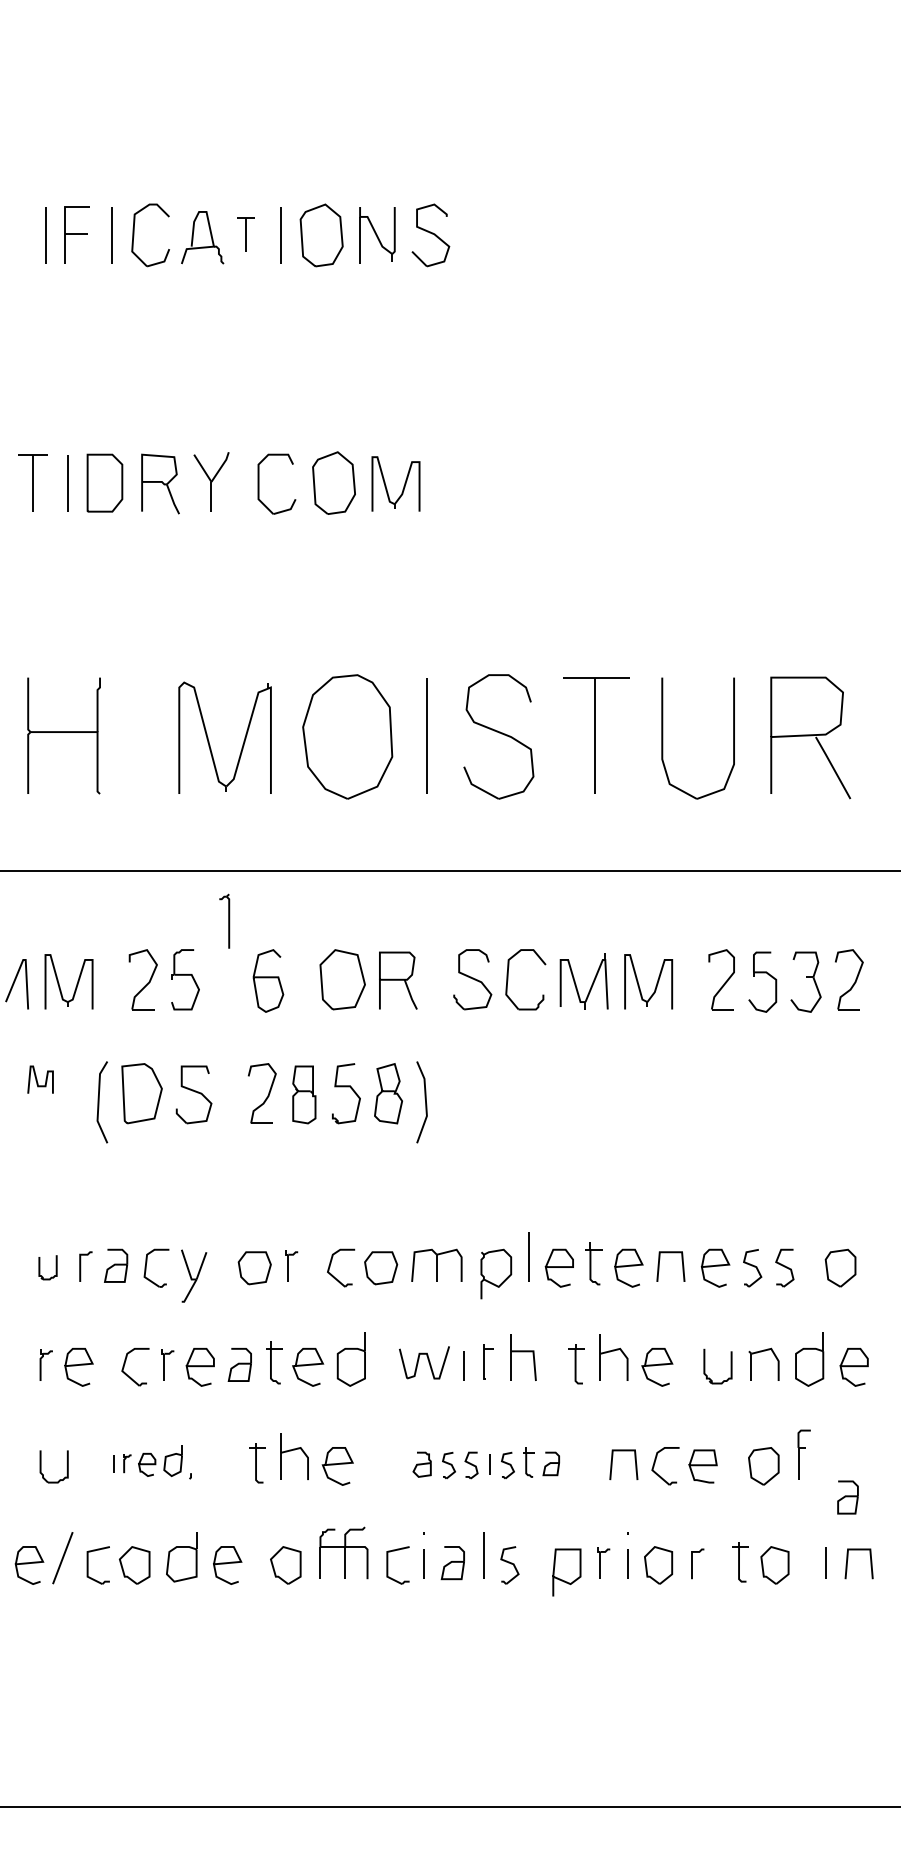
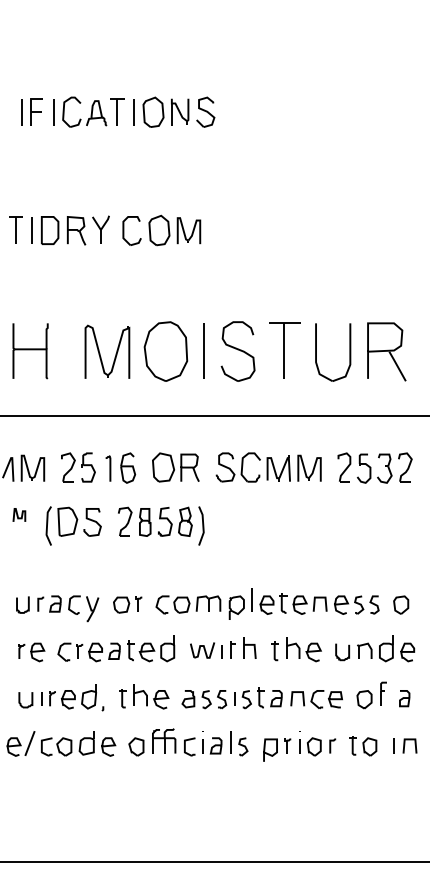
part: (246, 233) -> (117, 111), size x1.67
part: (225, 921) -> (108, 468), moved
part: (47, 1266) -> (22, 604), size x1.43
part: (151, 1461) -> (72, 697), size x1.67
part: (485, 1463) -> (231, 698), size x1.43
part: (847, 1497) -> (404, 698), moved

